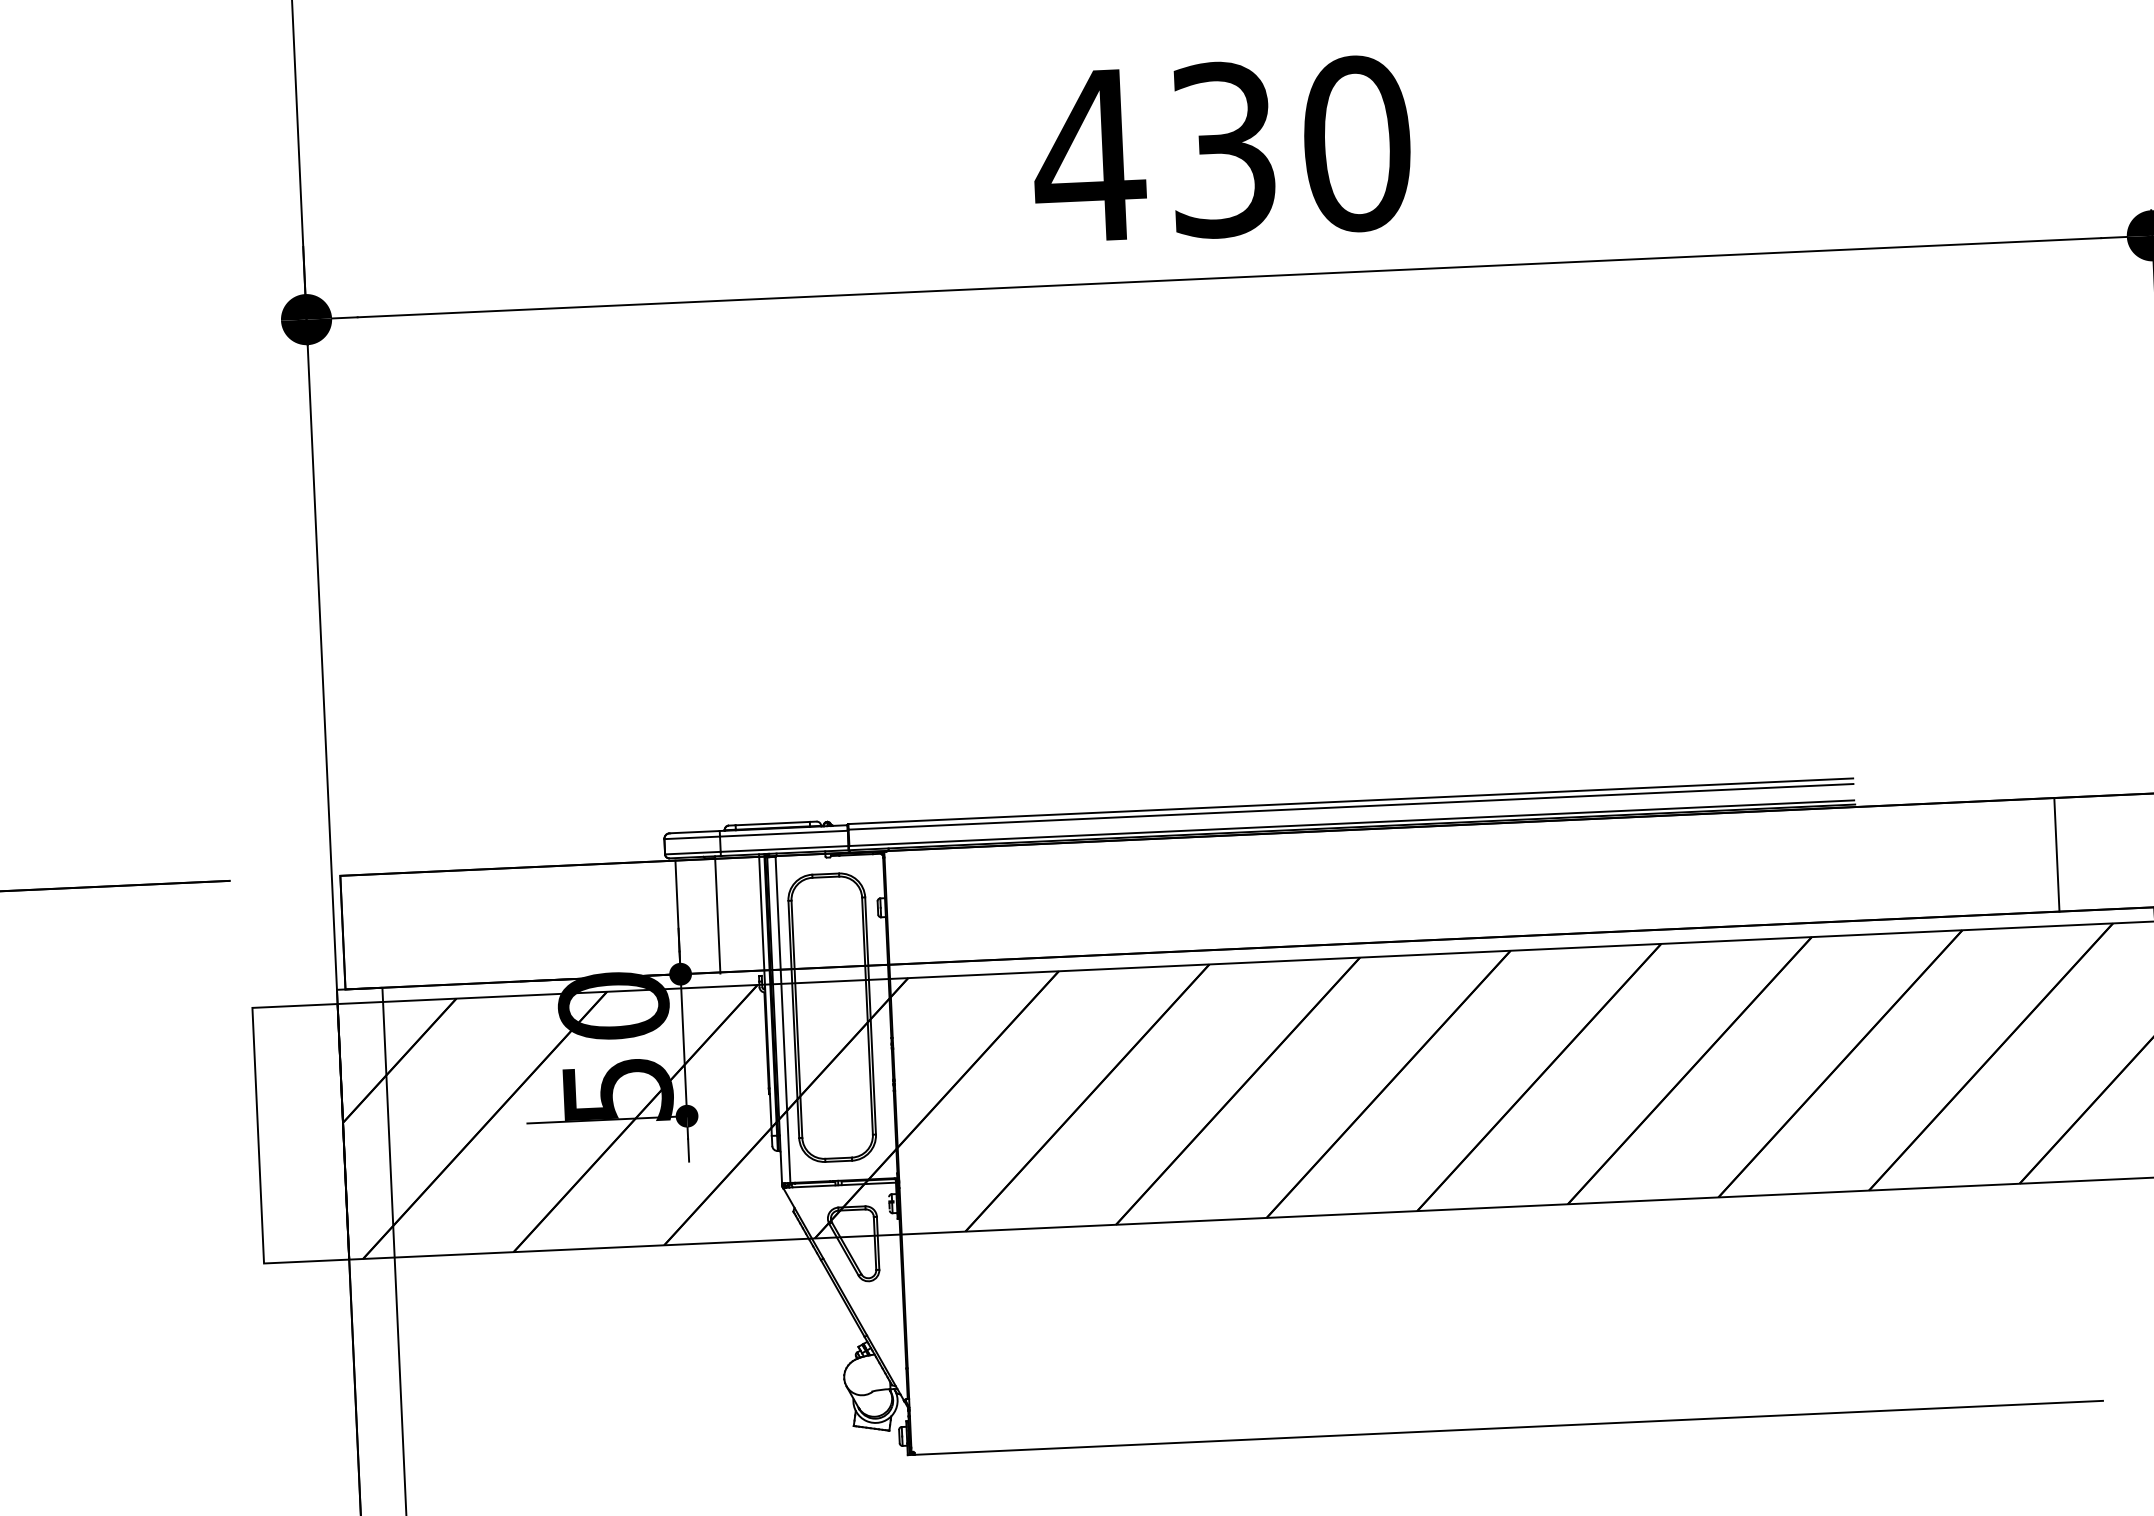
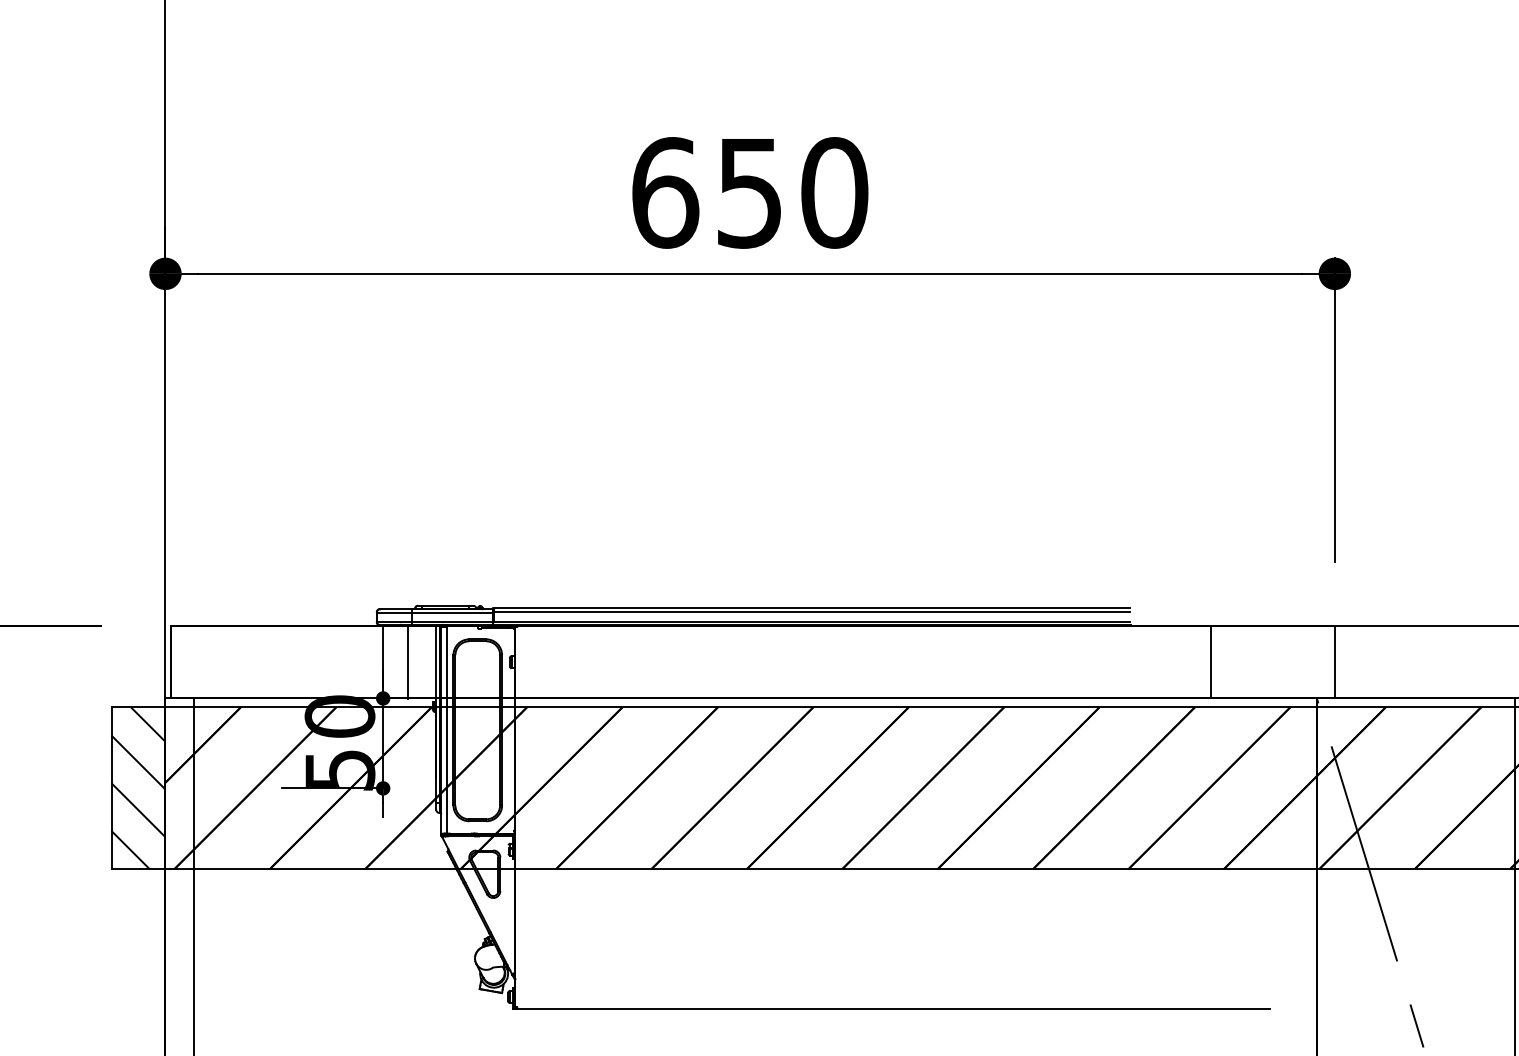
text: (1153, 152) -> (705, 192), 430 -> 650
line: (2056, 854) -> (1210, 662), moved
hatch: (300, 1133) -> (138, 788), added

